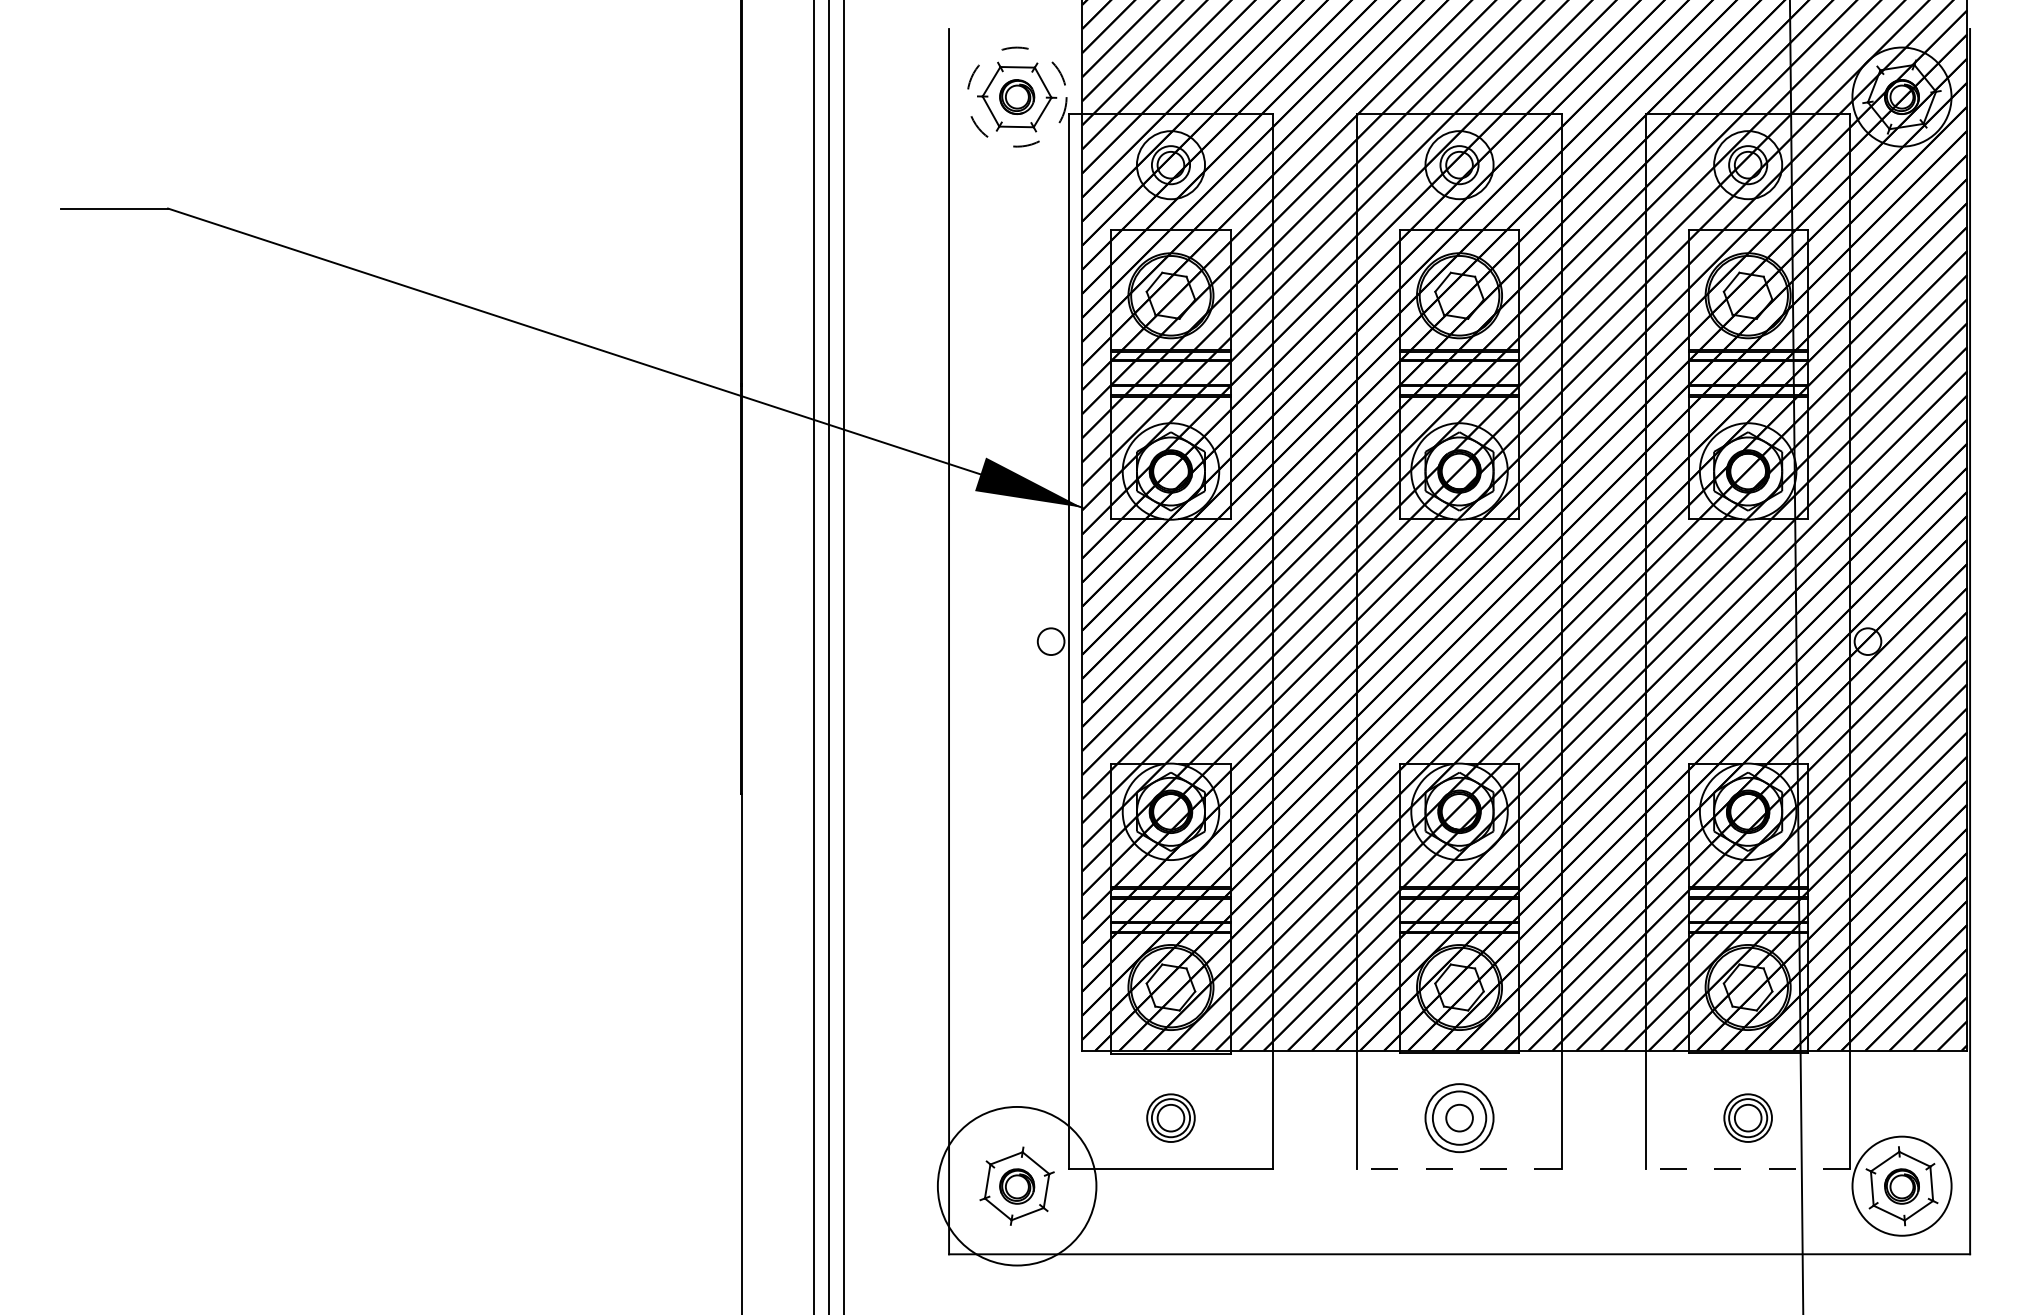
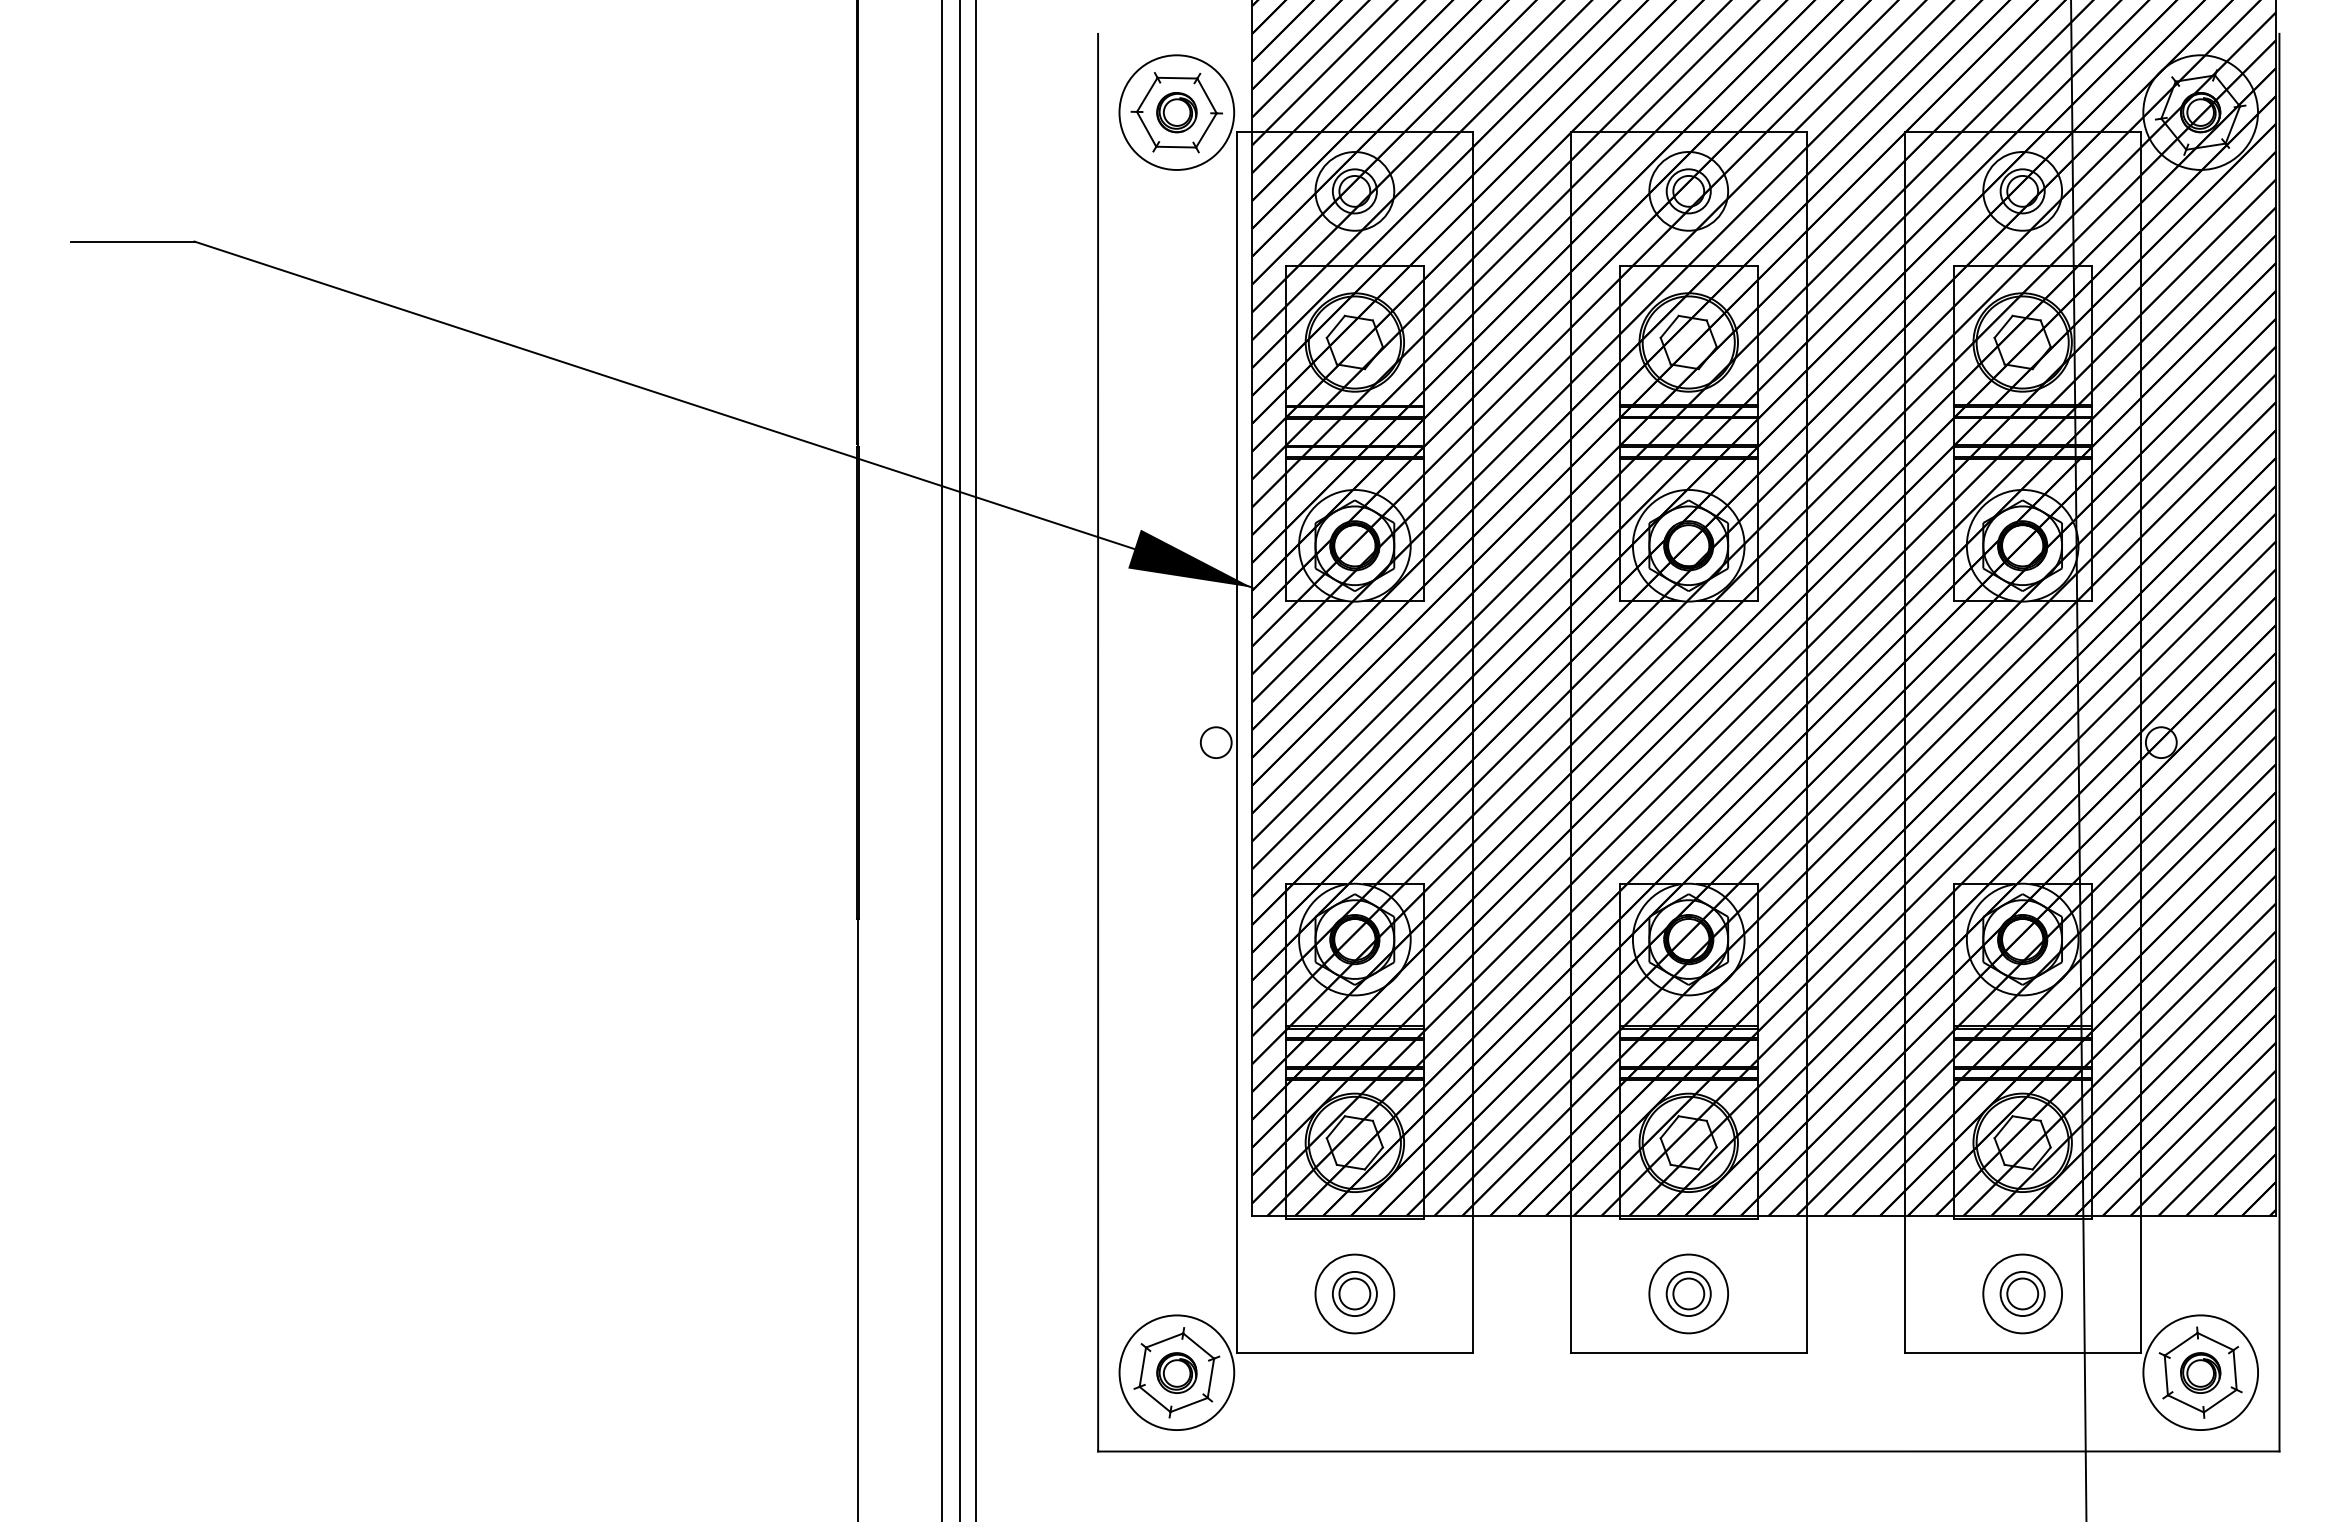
circle: (1016, 97) -> (1176, 112), dashed -> solid
circle: (1170, 1117) -> (1354, 1293), size x1.43
circle: (1459, 1117) -> (1688, 1293), size x0.71
circle: (1747, 1117) -> (2022, 1293), size x1.43
line: (1459, 1169) -> (1688, 1353), dashed -> solid
line: (1747, 1169) -> (2022, 1353), dashed -> solid
circle: (1016, 1186) -> (1176, 1372), size x0.62

